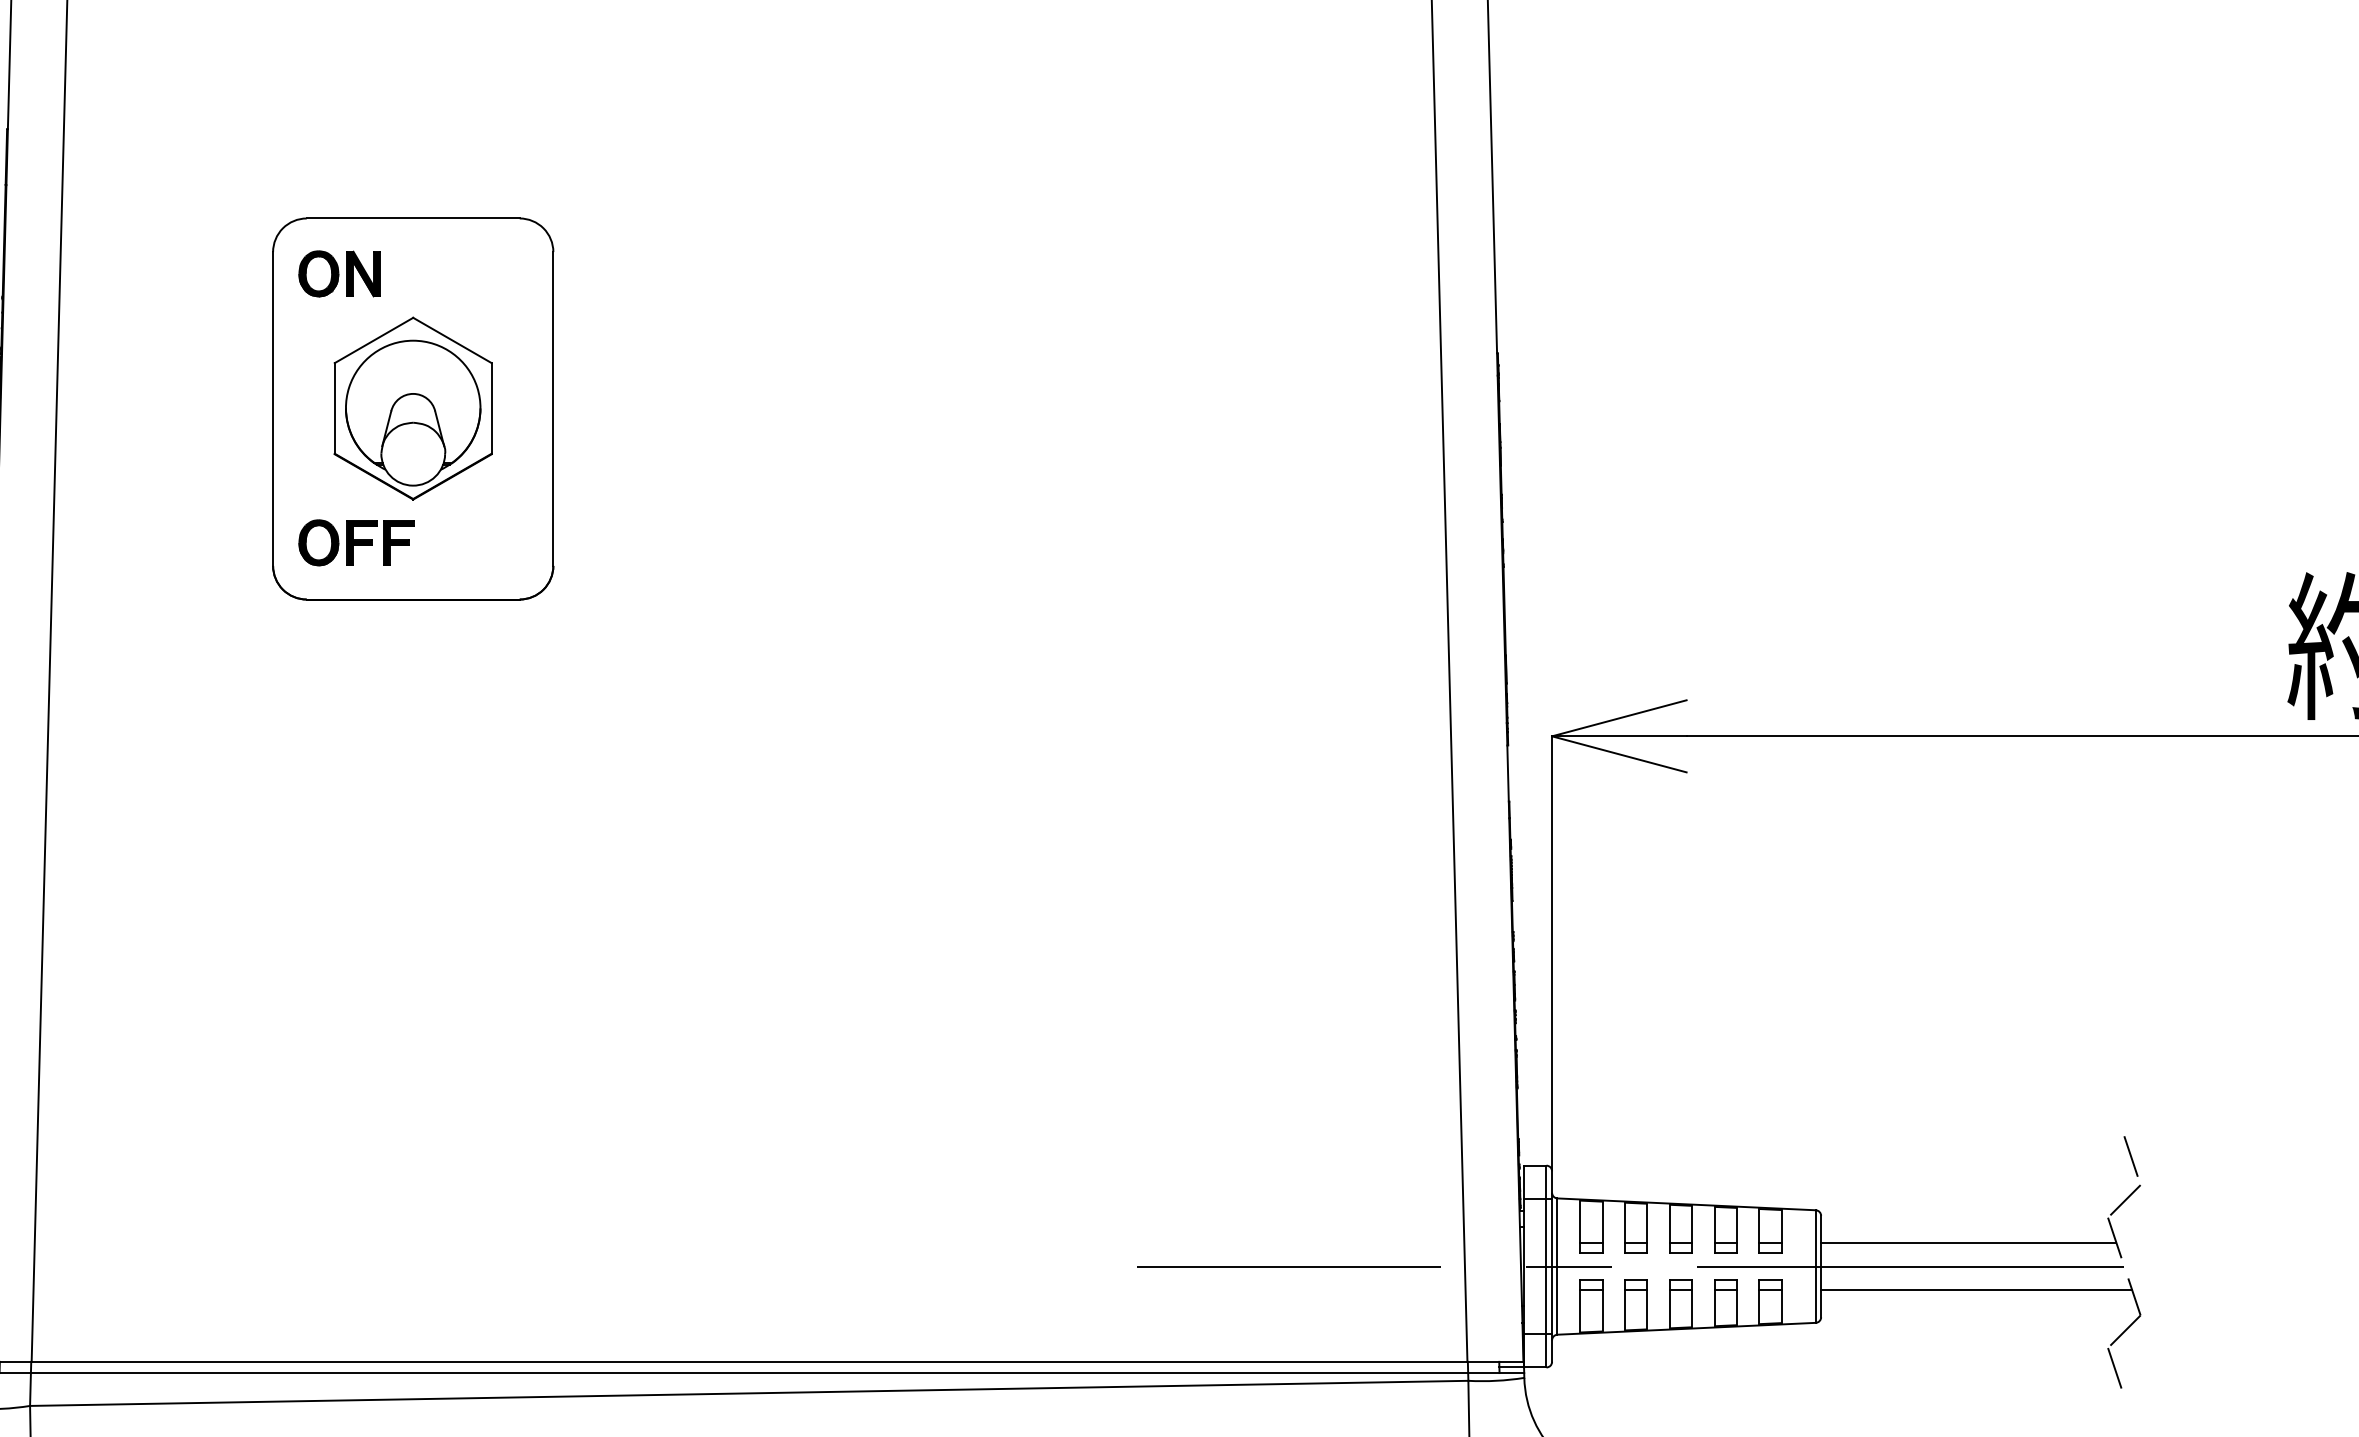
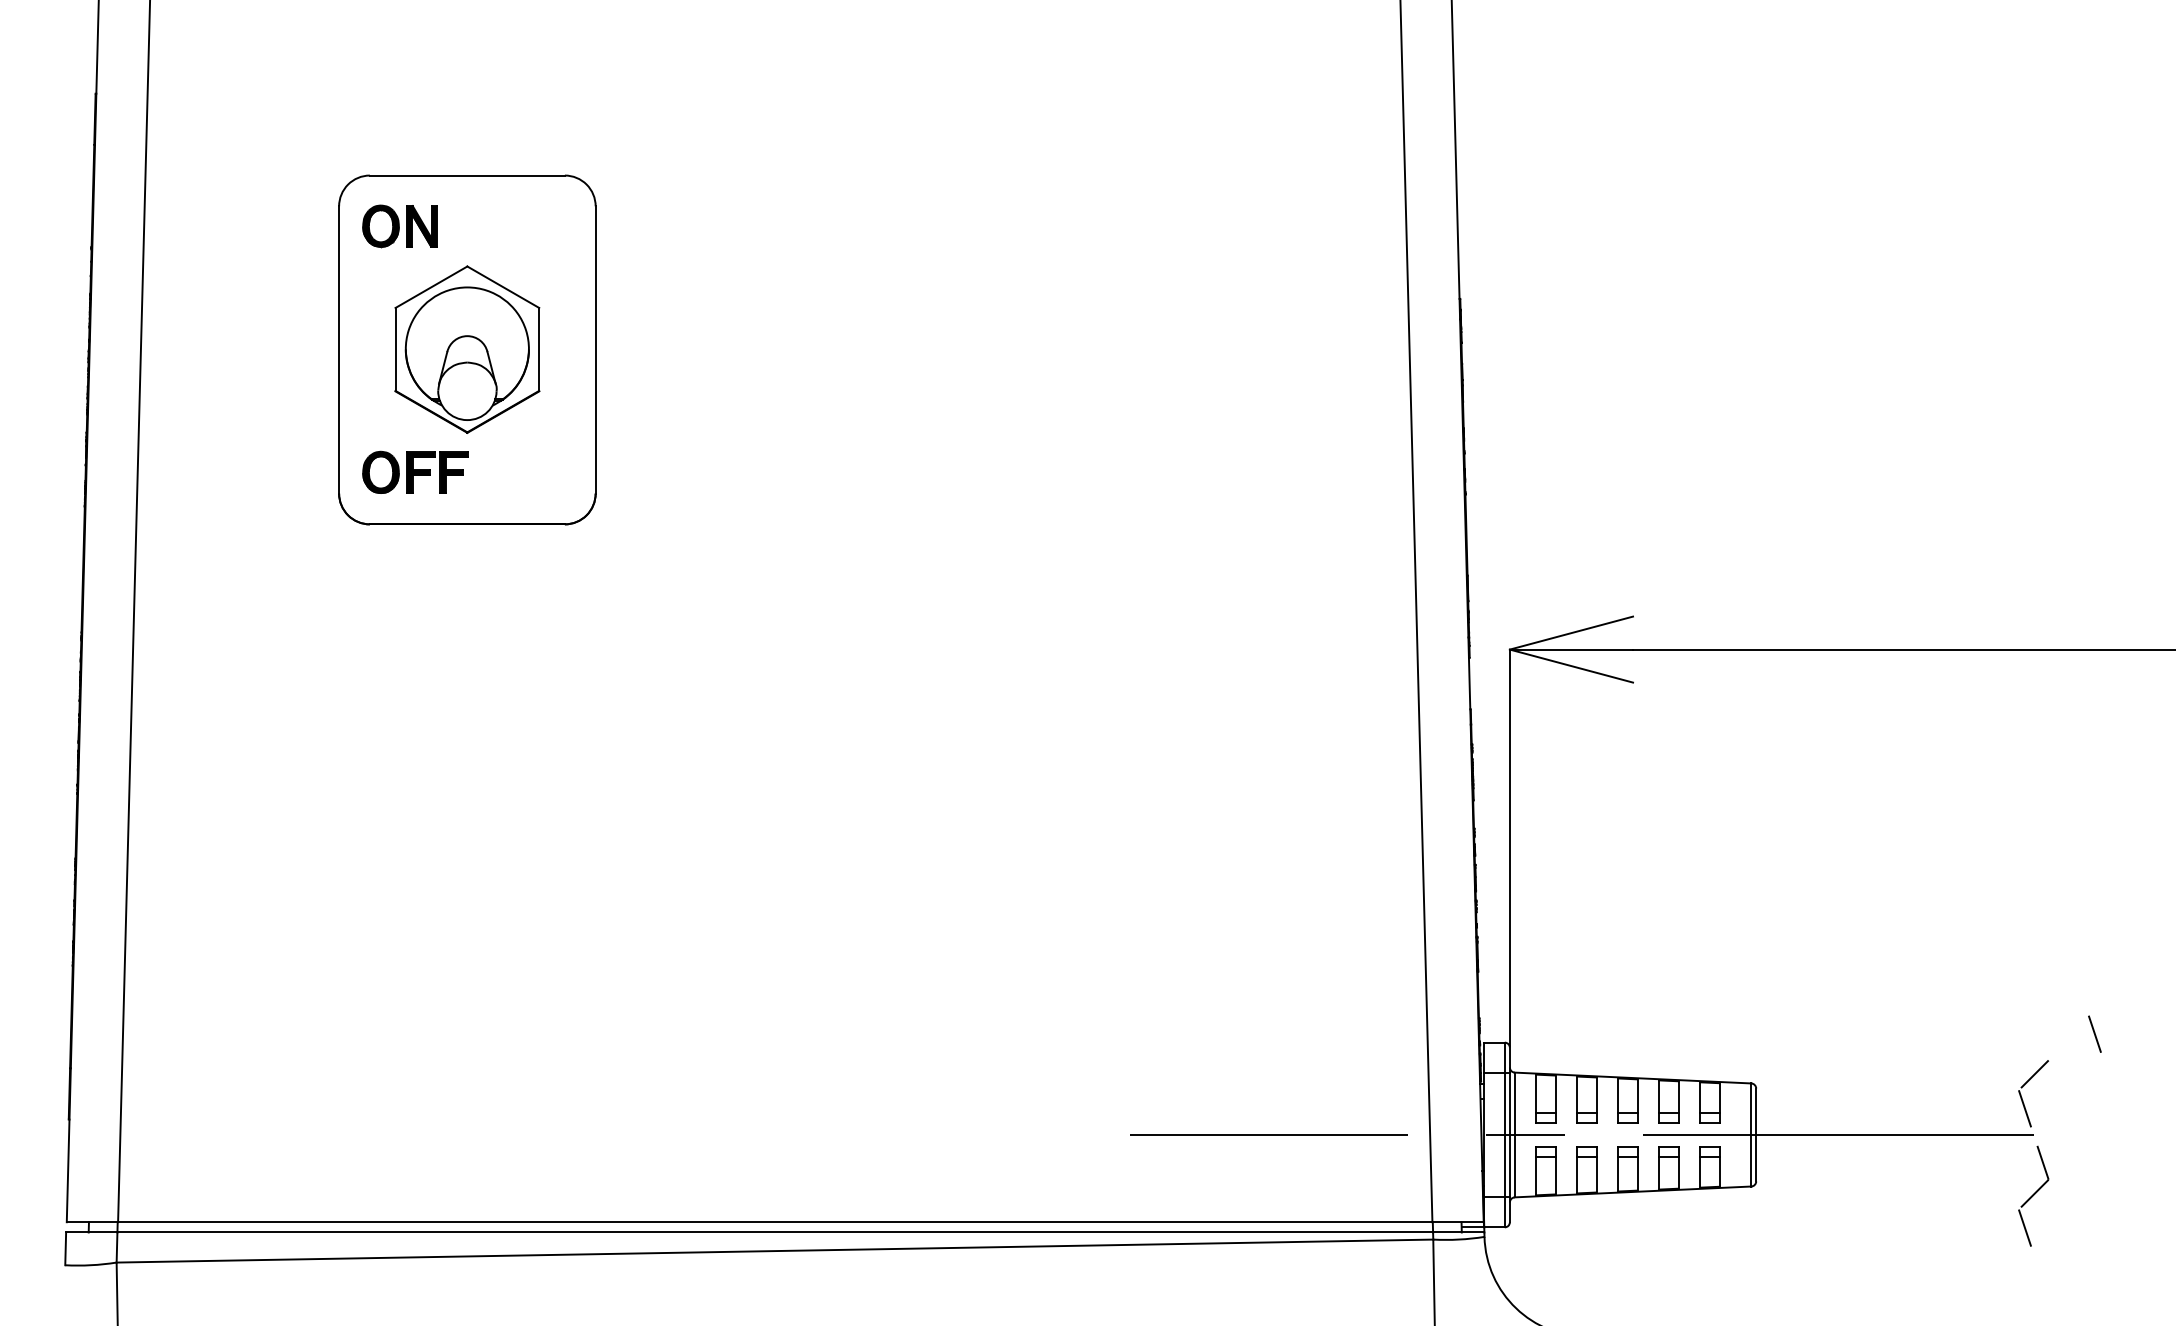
line: (2130, 1155) -> (2094, 1033), moved
line: (1968, 1243) -> (1891, 1113), removed
line: (1976, 1290) -> (1898, 1156), removed

